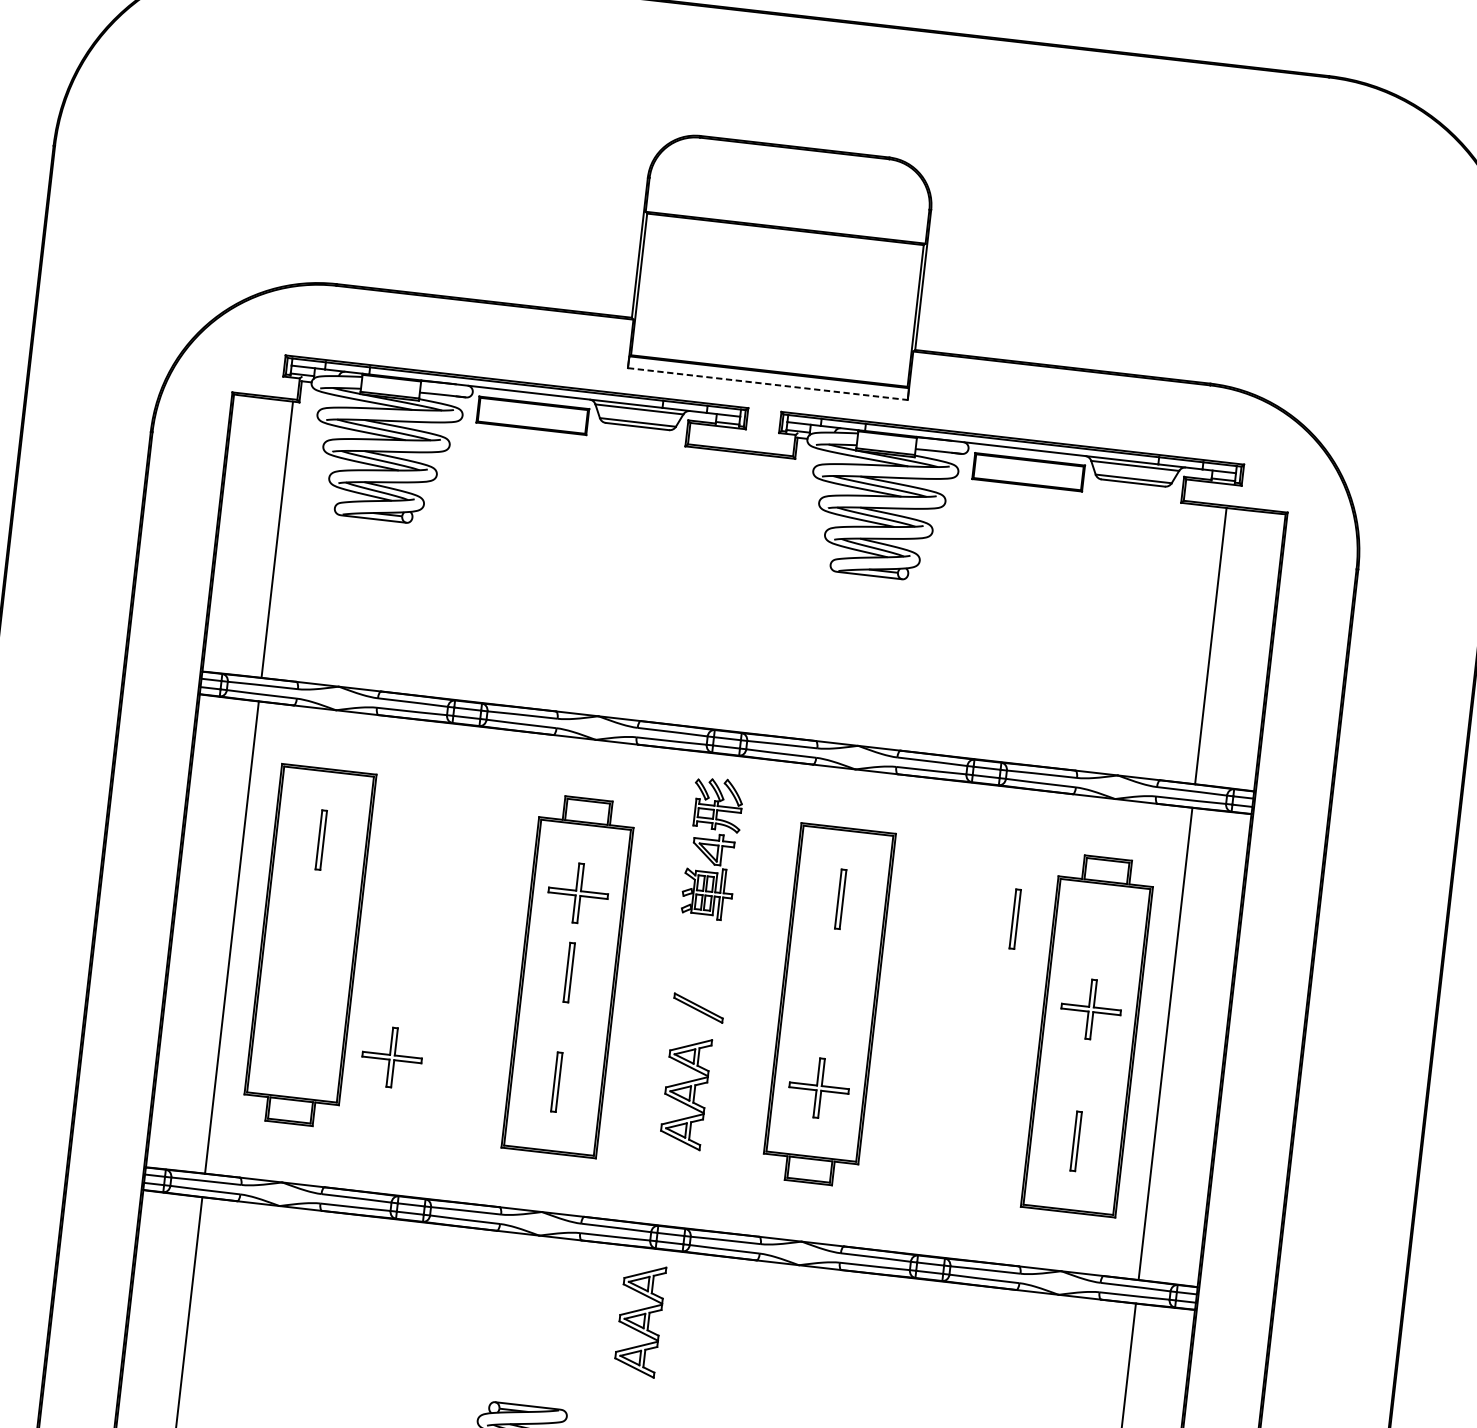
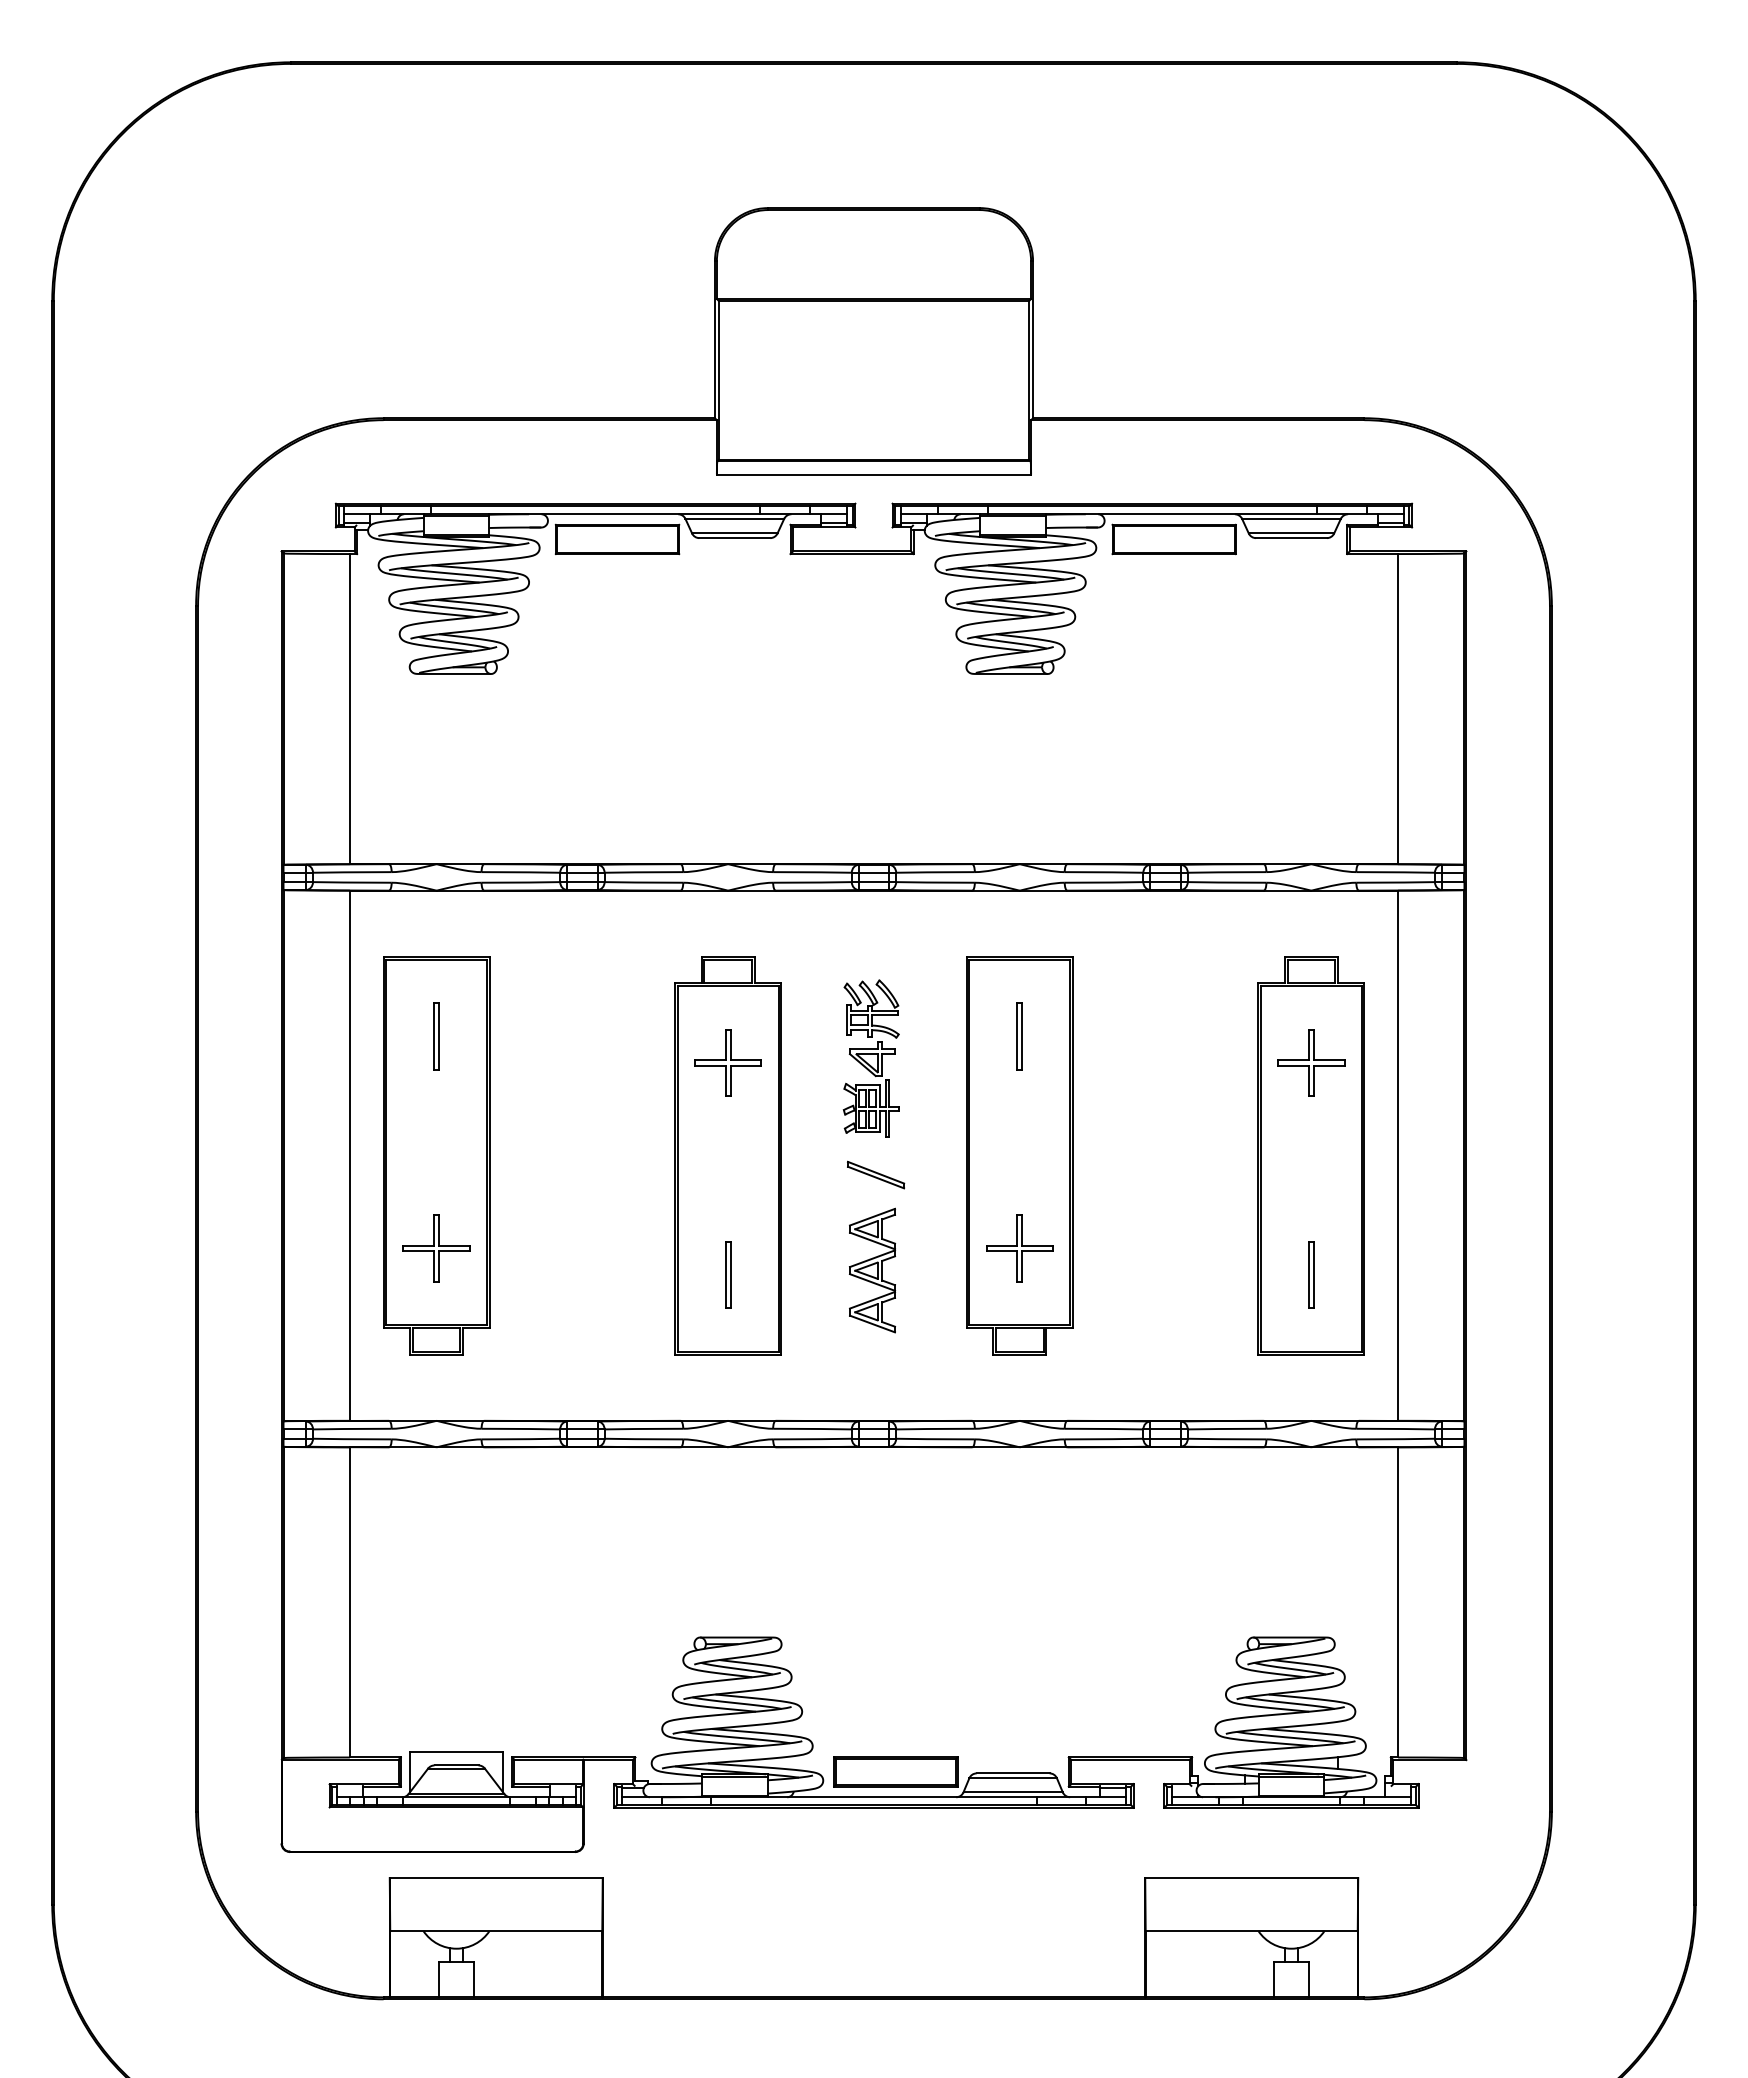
line: (768, 384) -> (874, 474), dashed -> solid
part: (711, 848) -> (870, 1058), moved
part: (1014, 919) -> (1215, 1036), removed
part: (569, 972) -> (728, 1151), removed
part: (1091, 1009) -> (1311, 1062), moved
part: (392, 1057) -> (436, 1248), moved
part: (639, 1320) -> (850, 1528), removed

